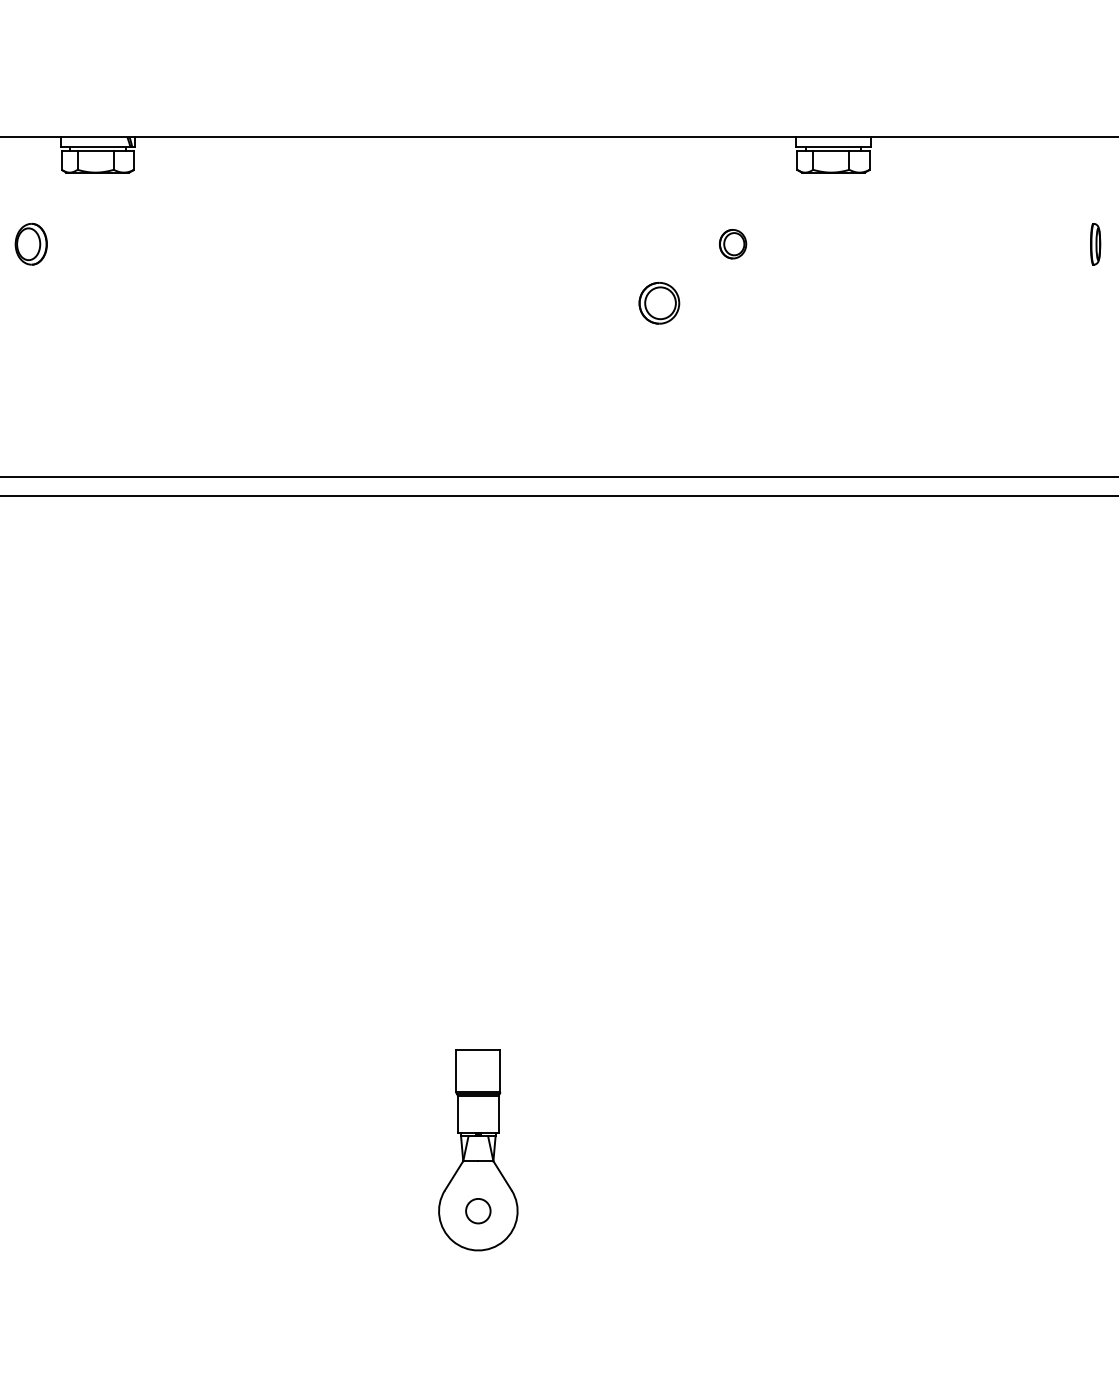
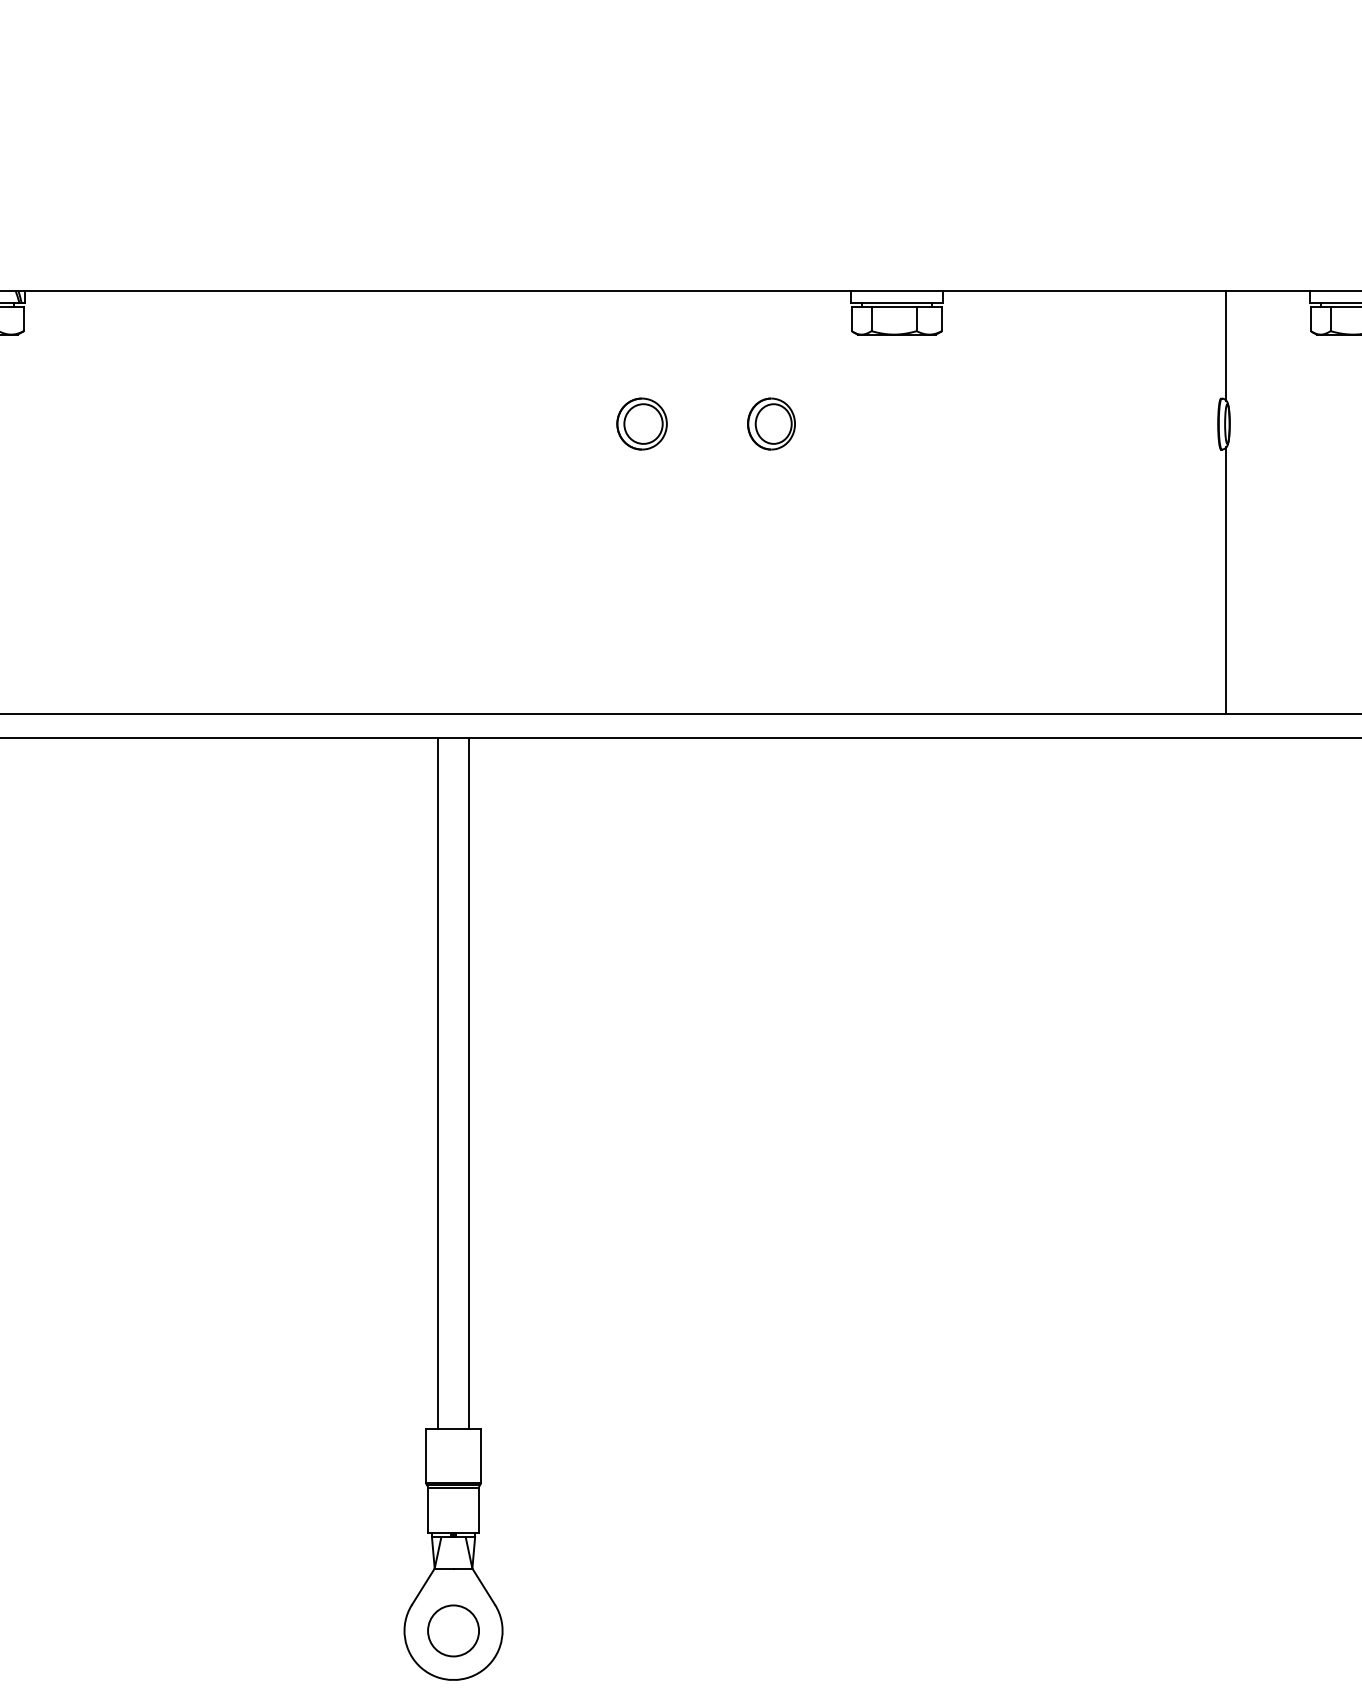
line: (1097, 181) -> (1226, 345), added
part: (732, 243) -> (770, 423), size x1.43
part: (659, 302) -> (642, 423), moved
line: (1097, 369) -> (1226, 580), added
line: (465, 772) -> (437, 1083), added
line: (490, 772) -> (468, 1083), added
circle: (477, 1210) -> (452, 1630), size x1.67

